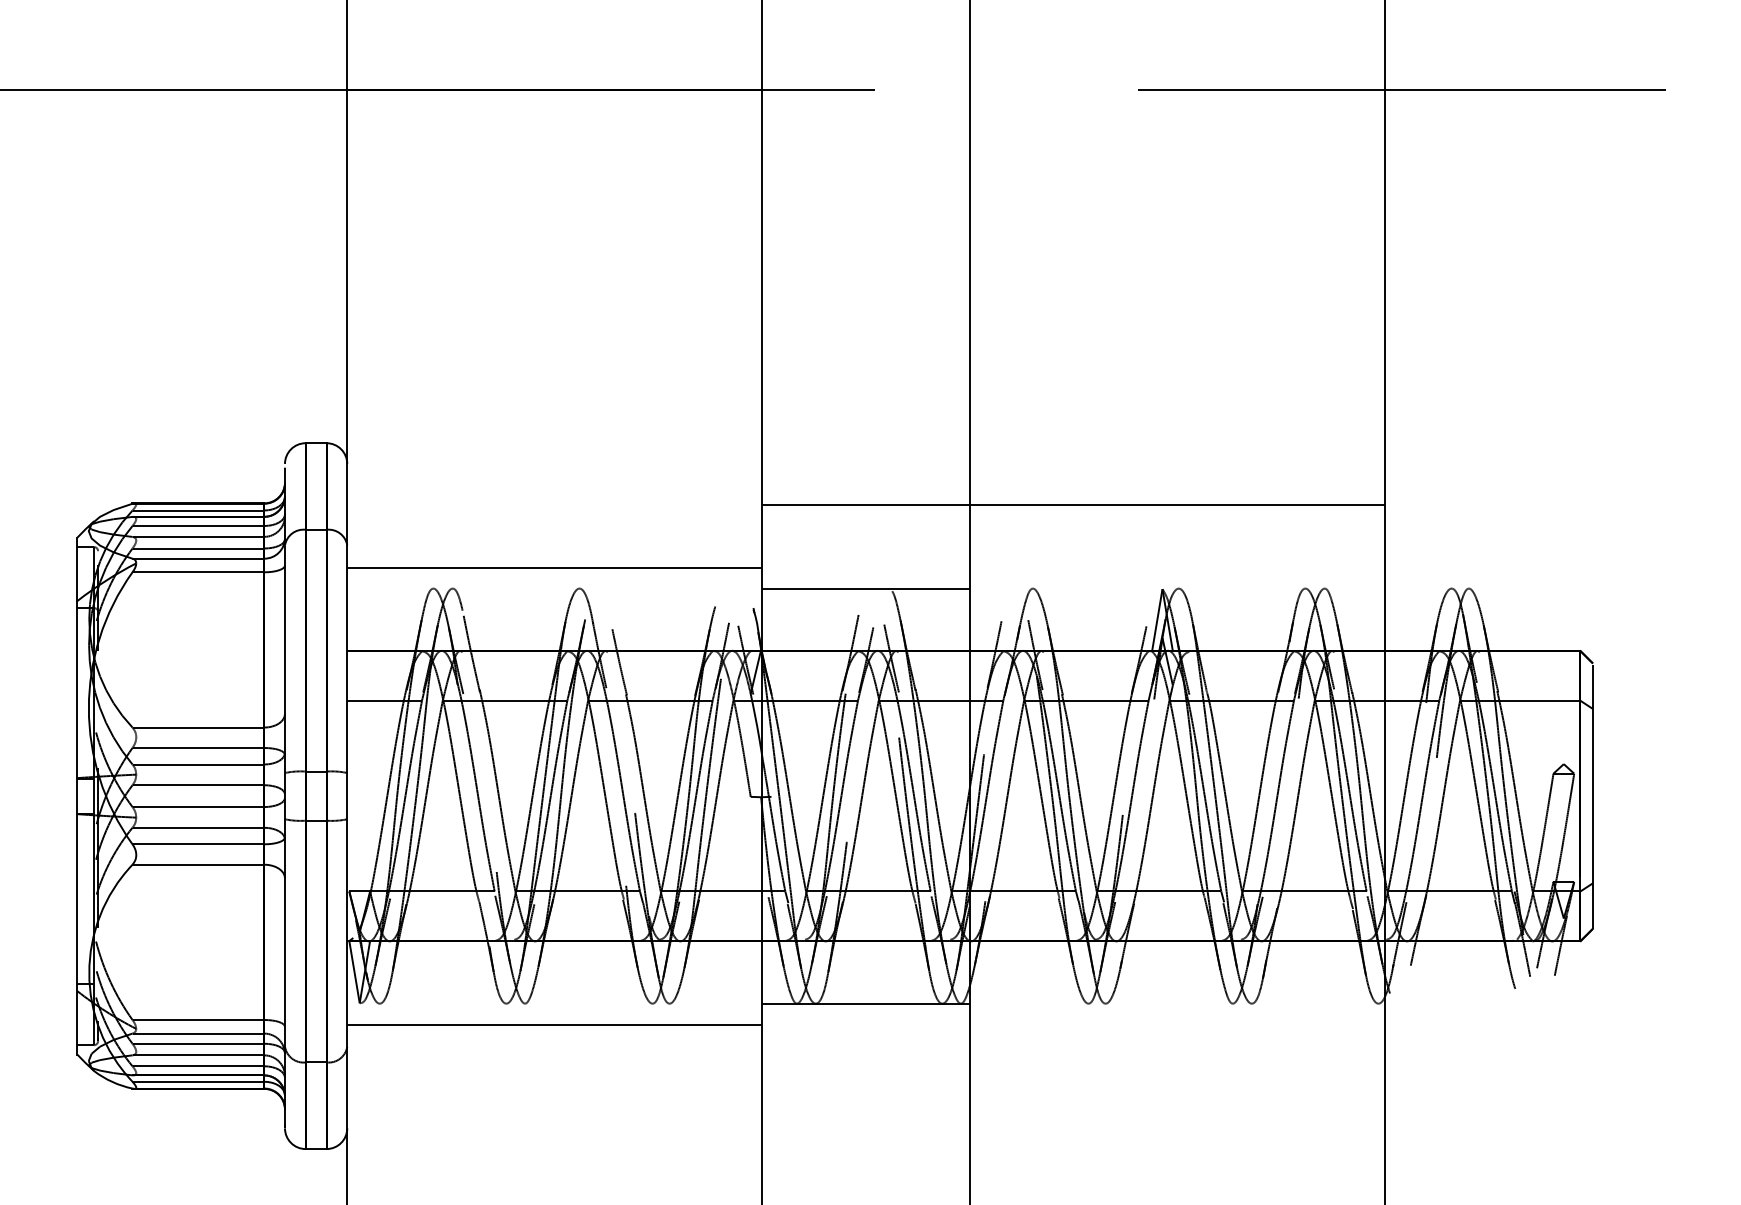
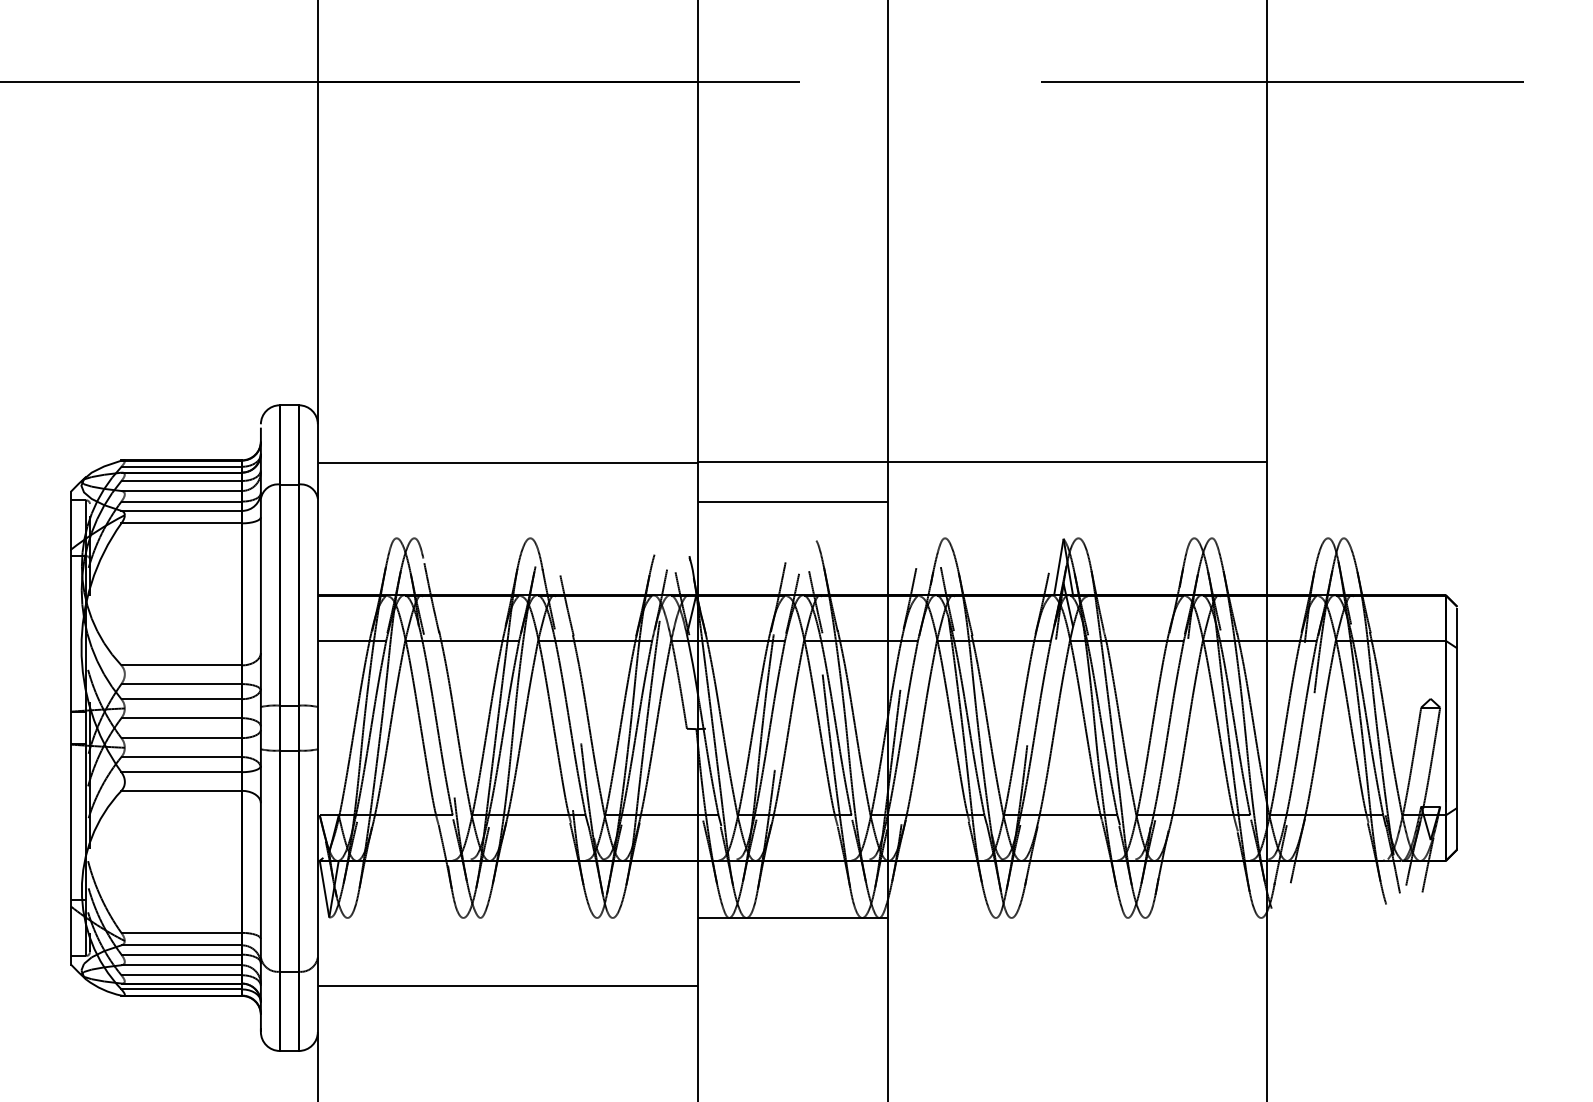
line: (554, 568) -> (507, 463), moved
line: (866, 588) -> (792, 502), moved
line: (554, 1025) -> (507, 986), moved

